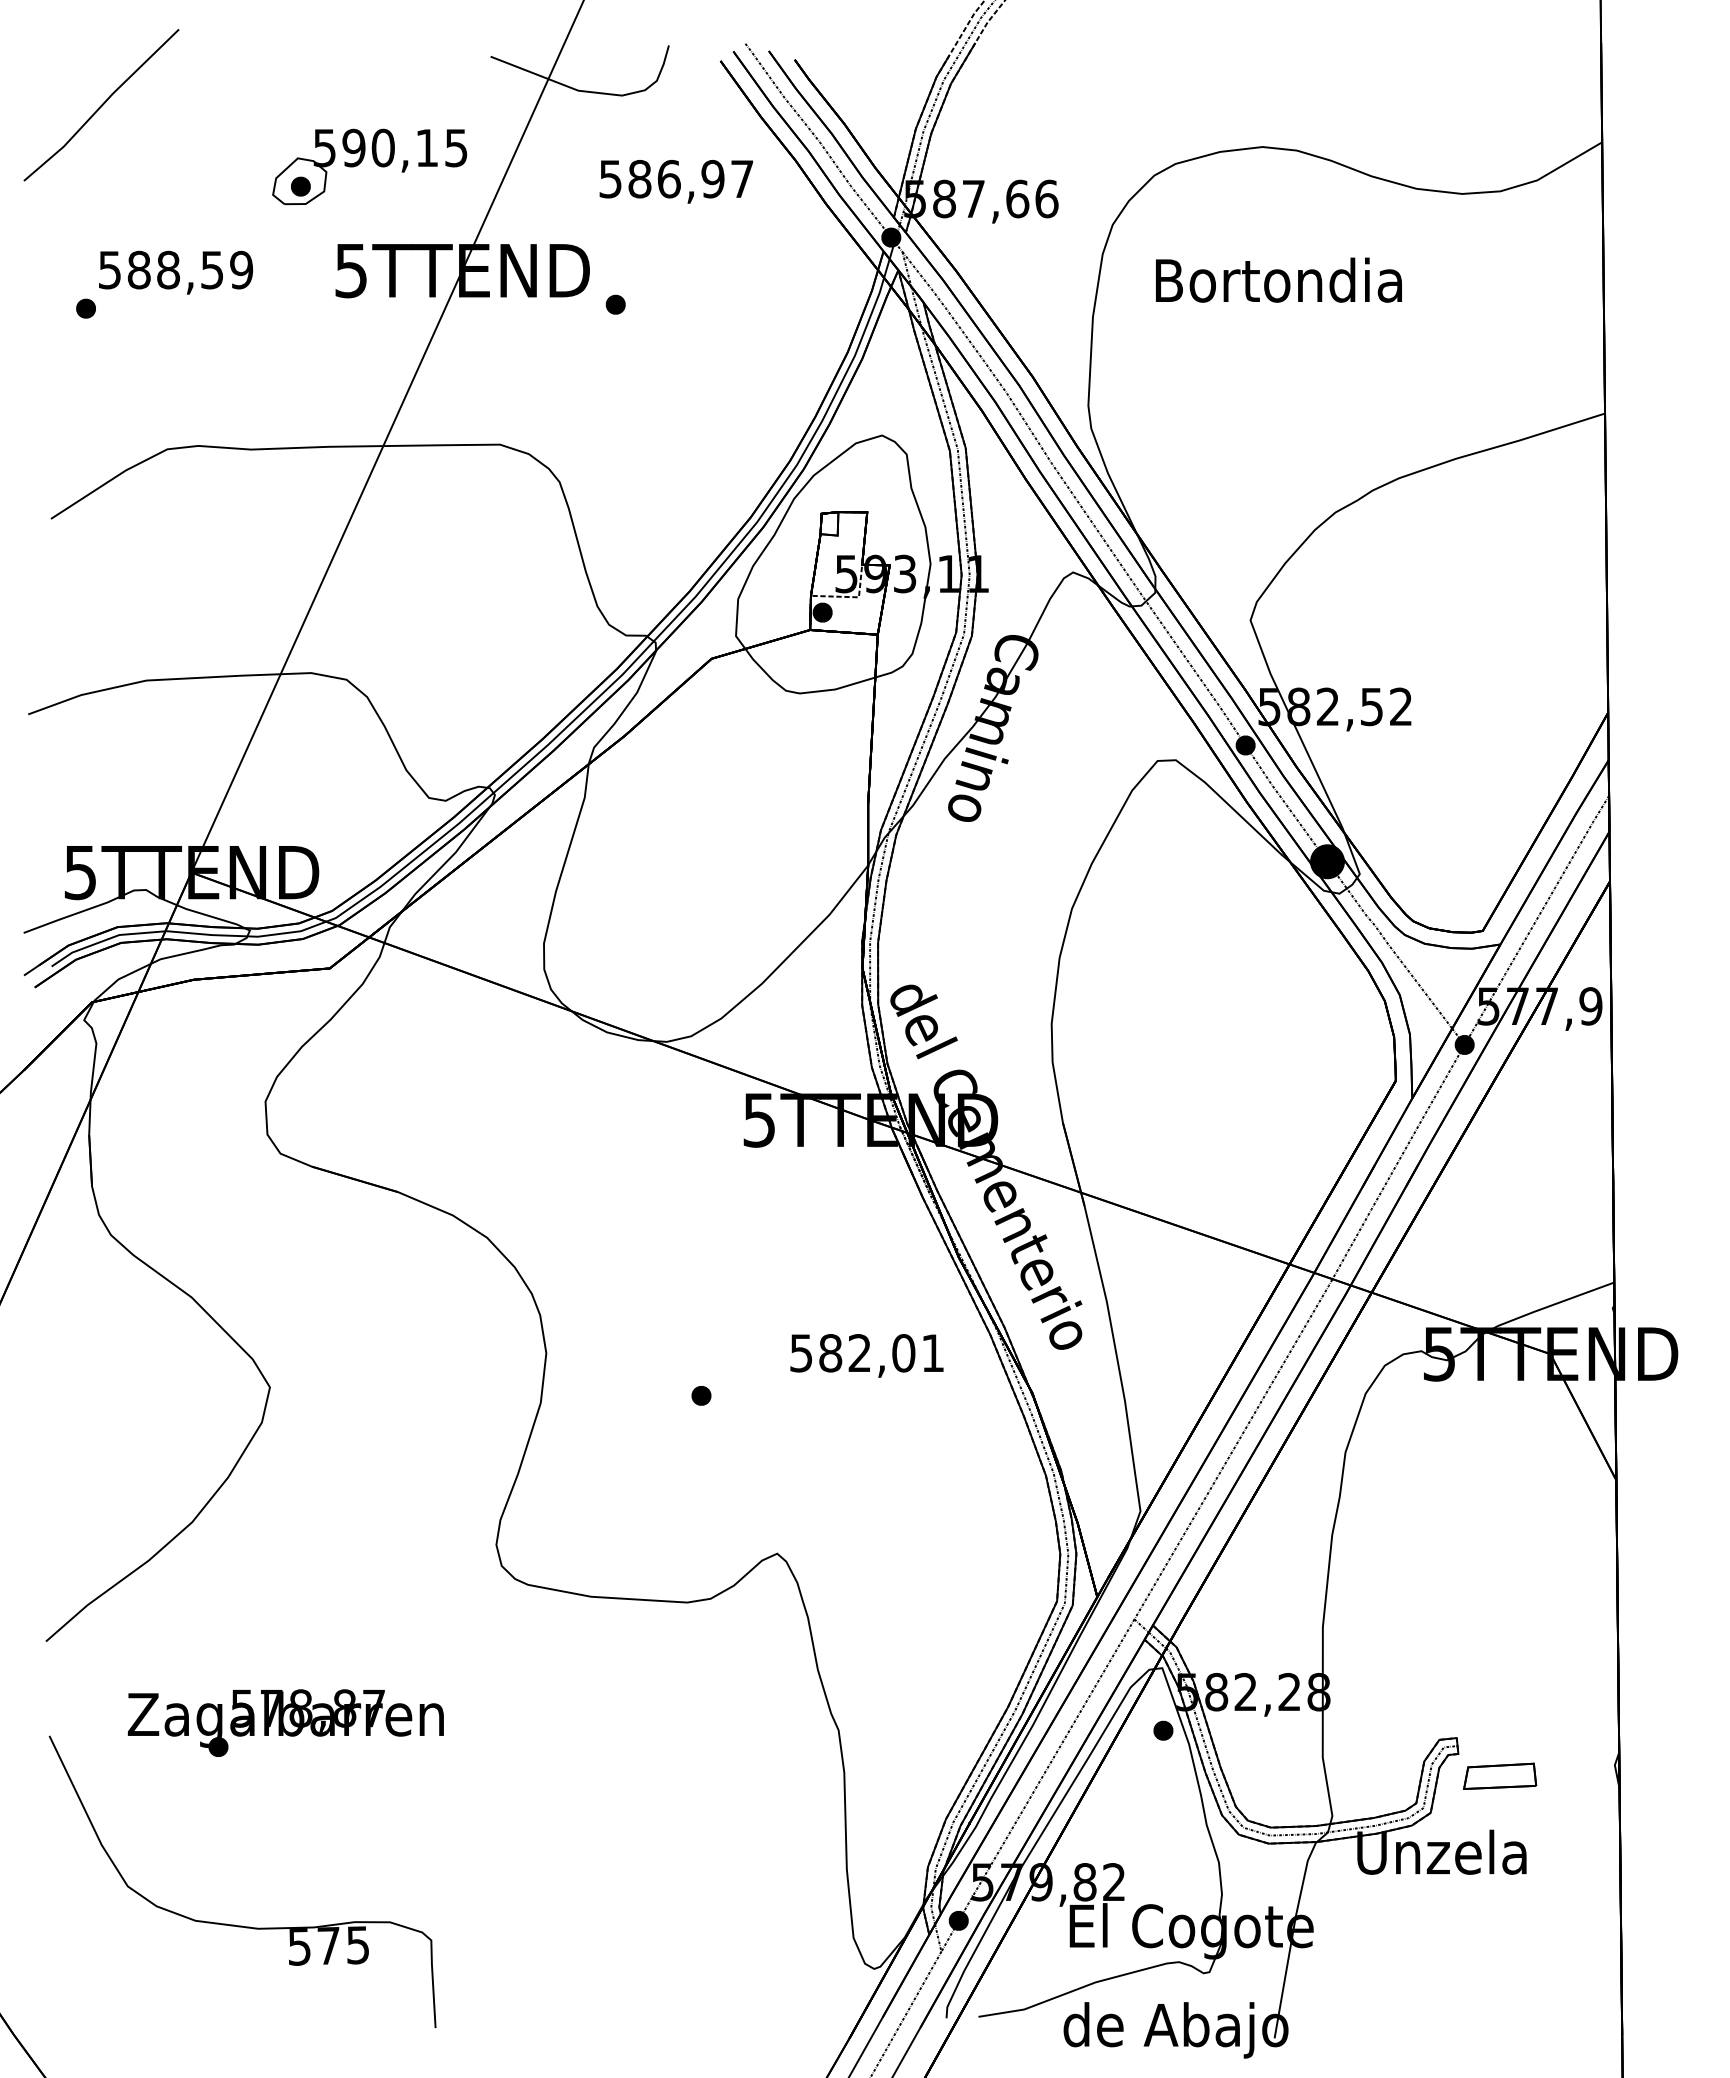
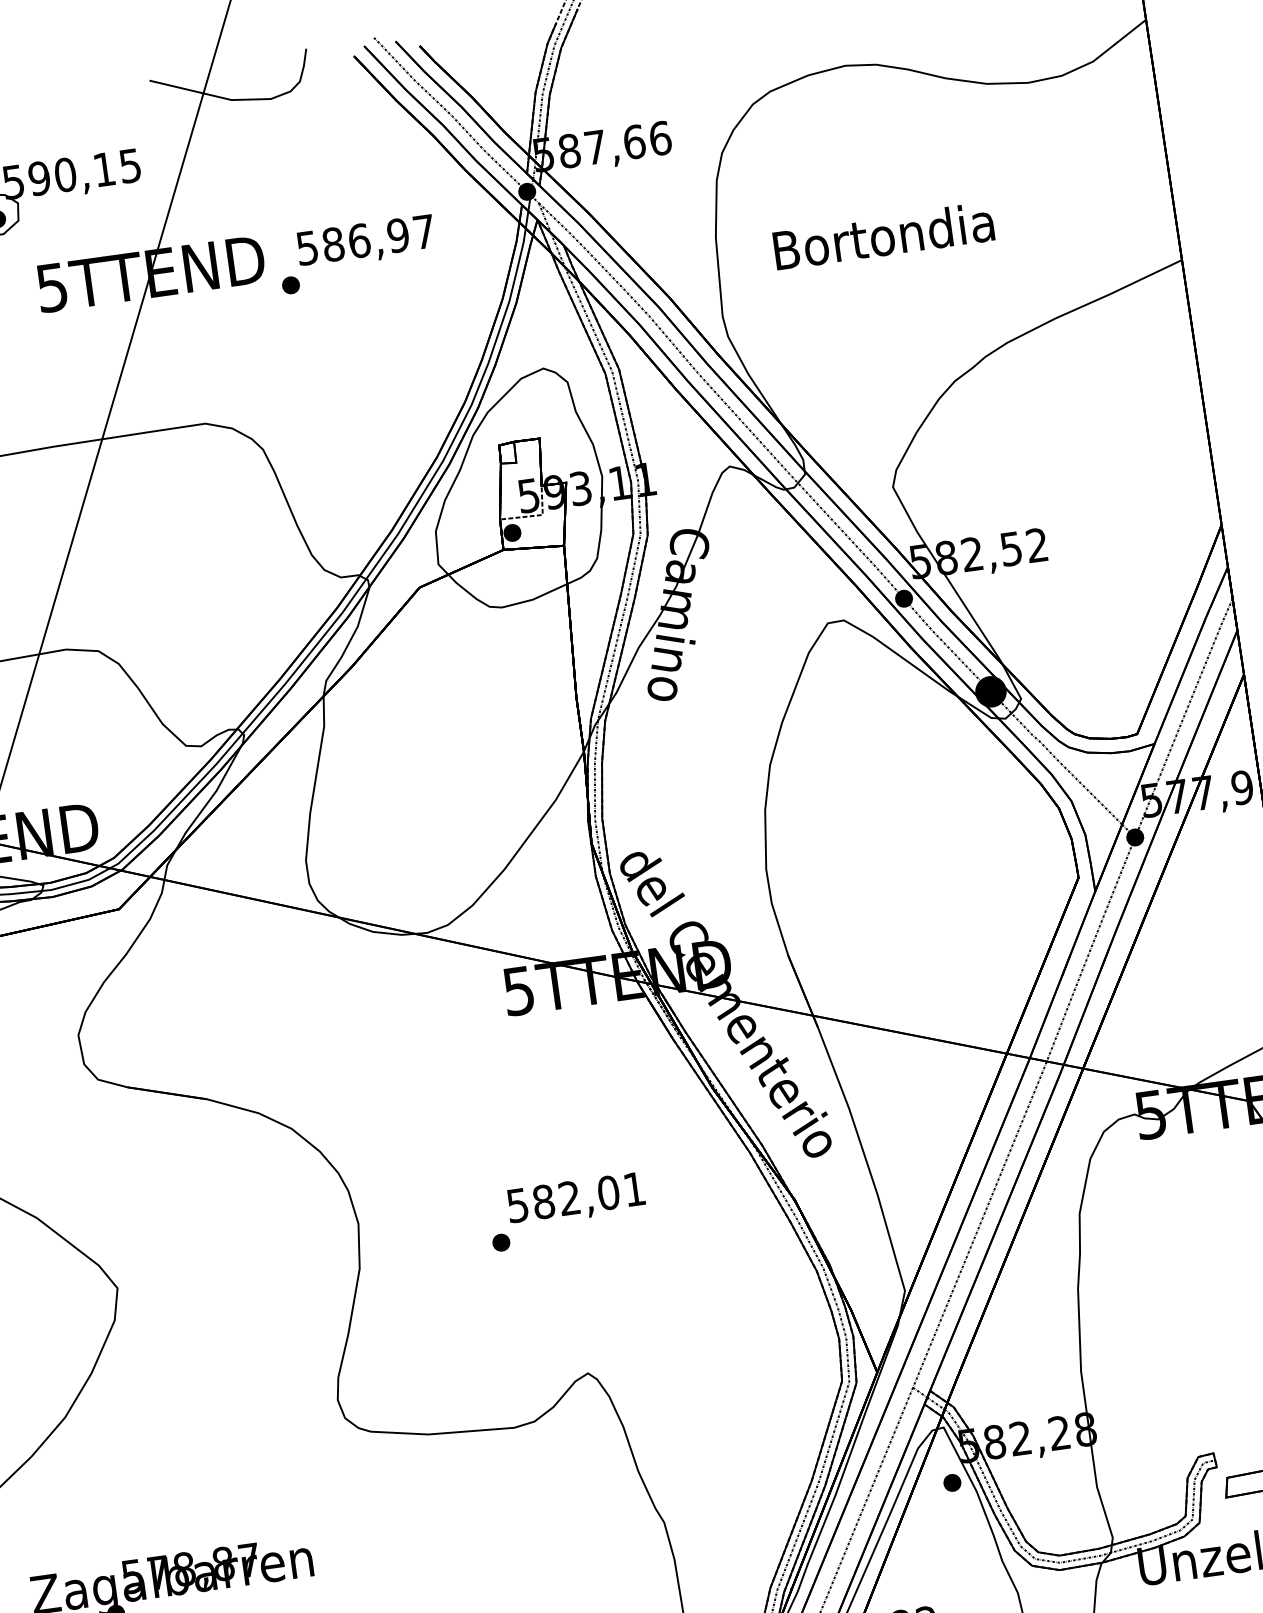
text: (676, 181) -> (366, 242), moved
text: (1278, 279) -> (883, 235), moved
text: (866, 1355) -> (575, 1199), moved

